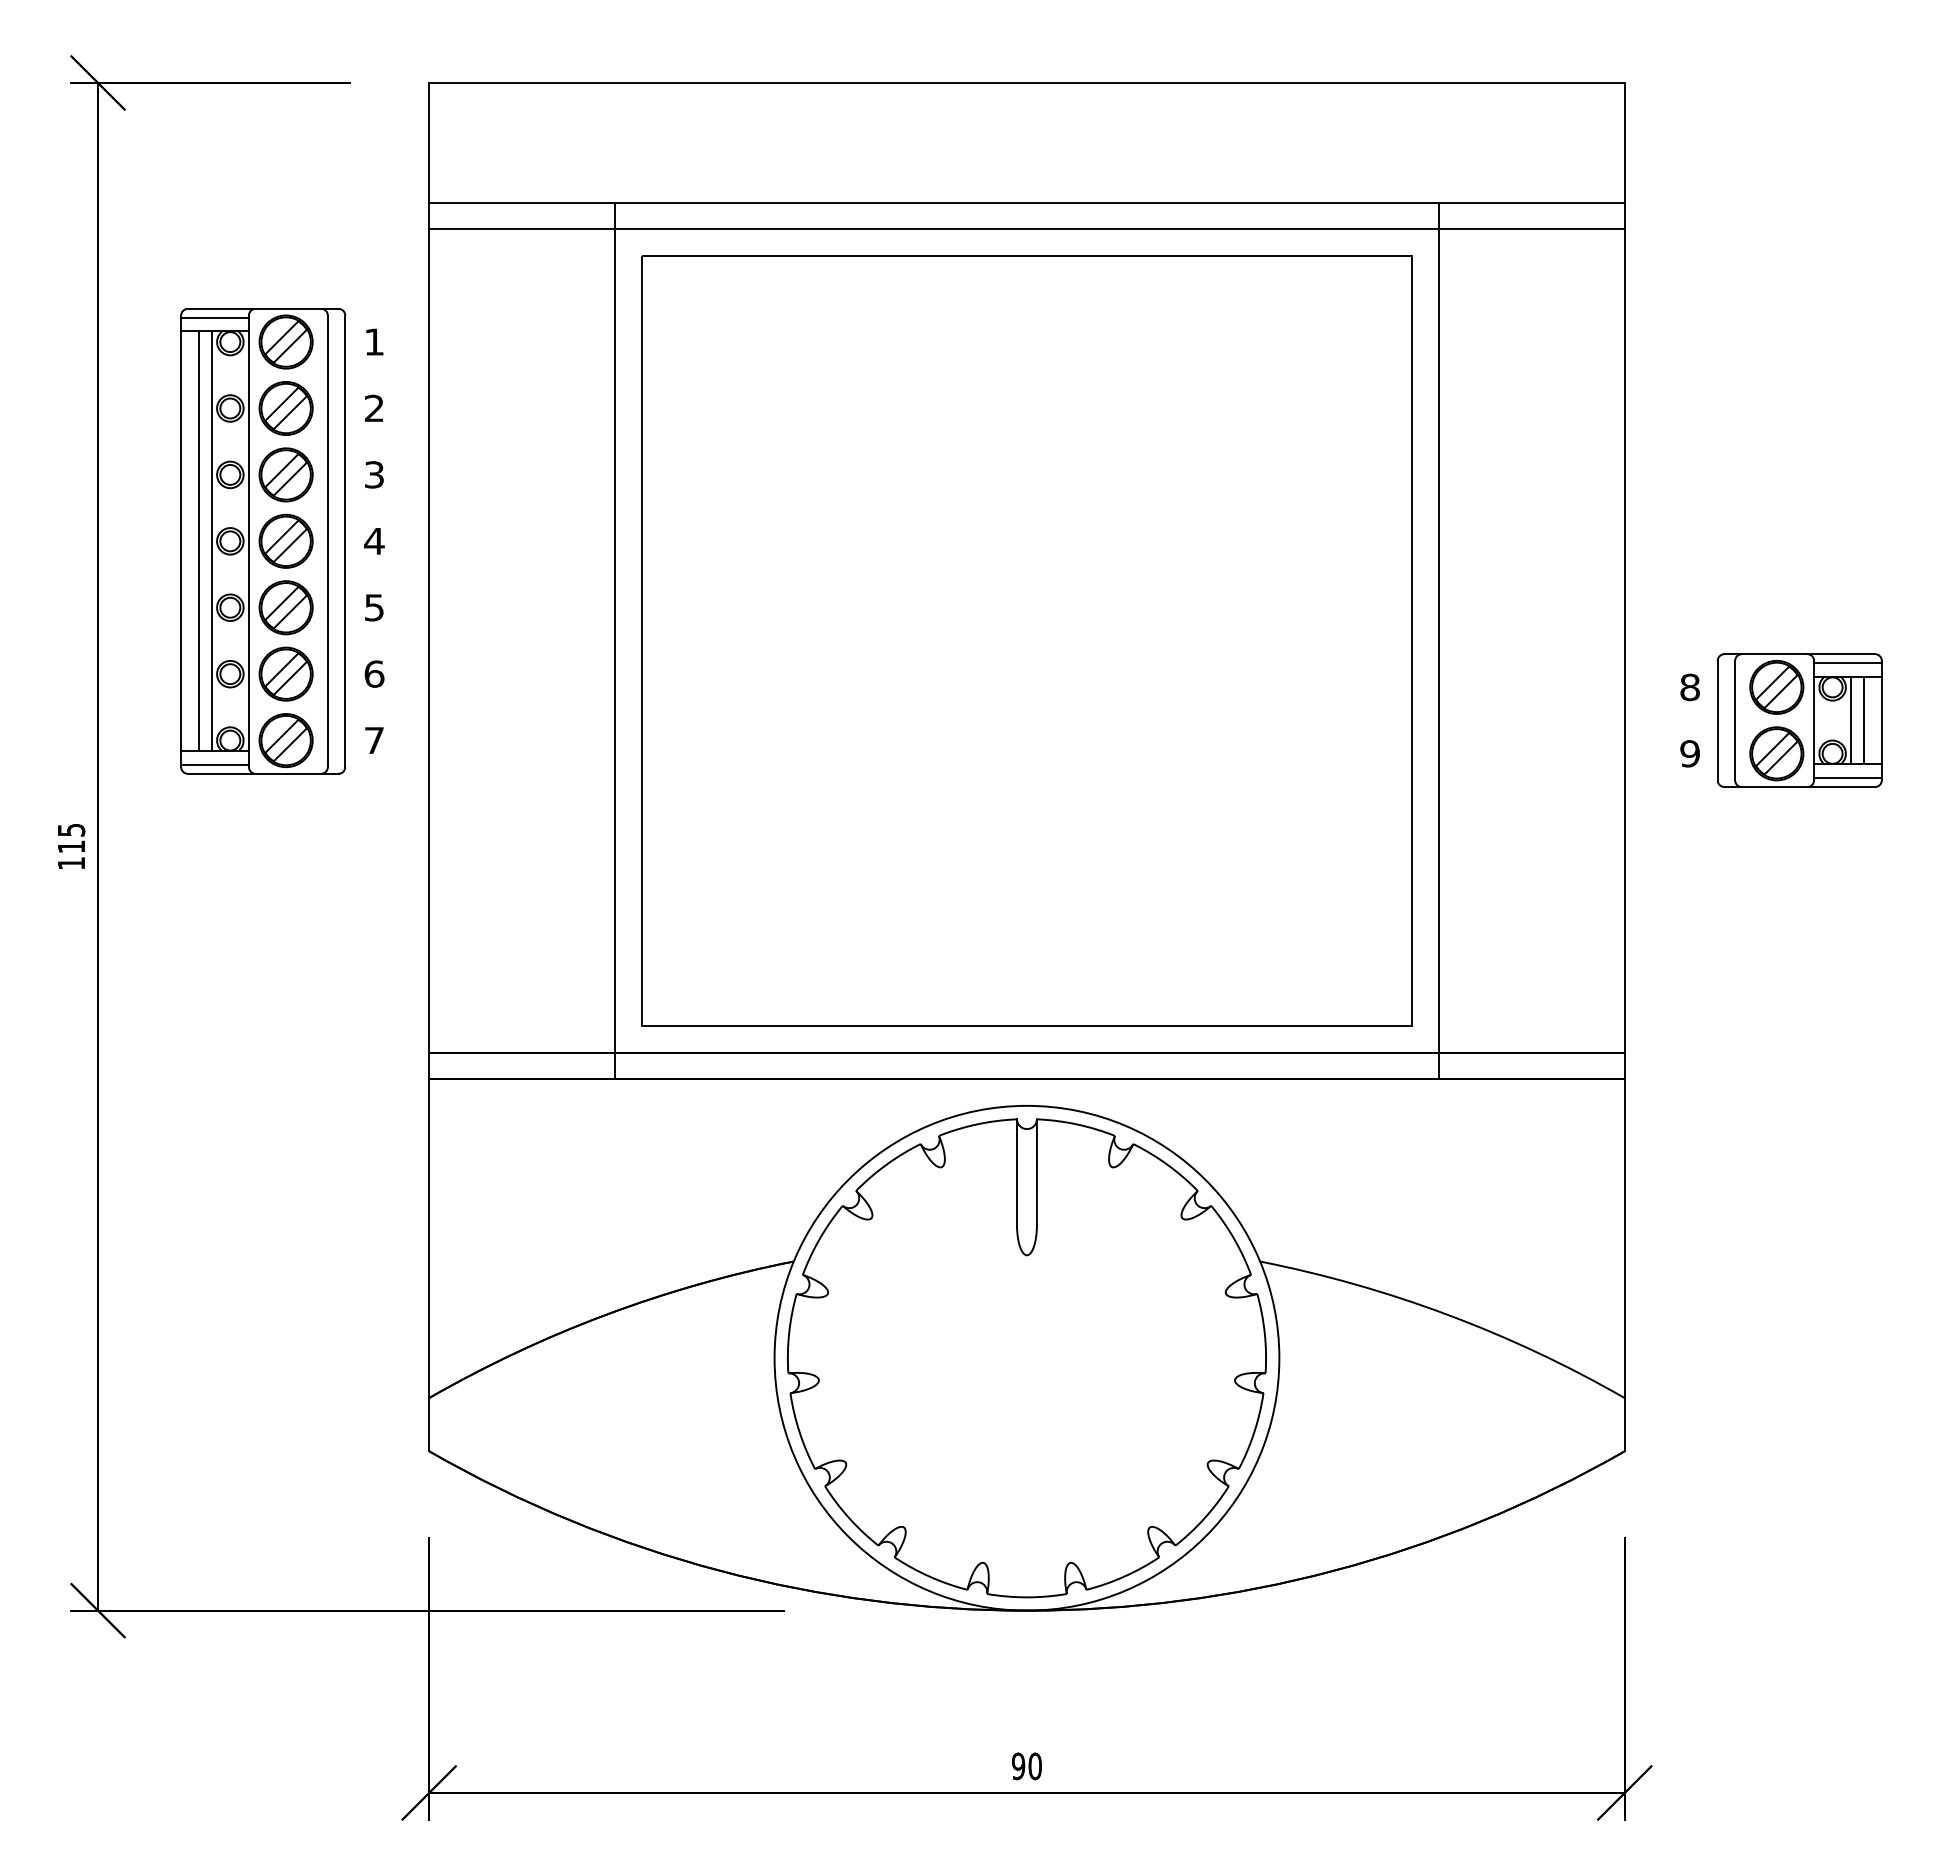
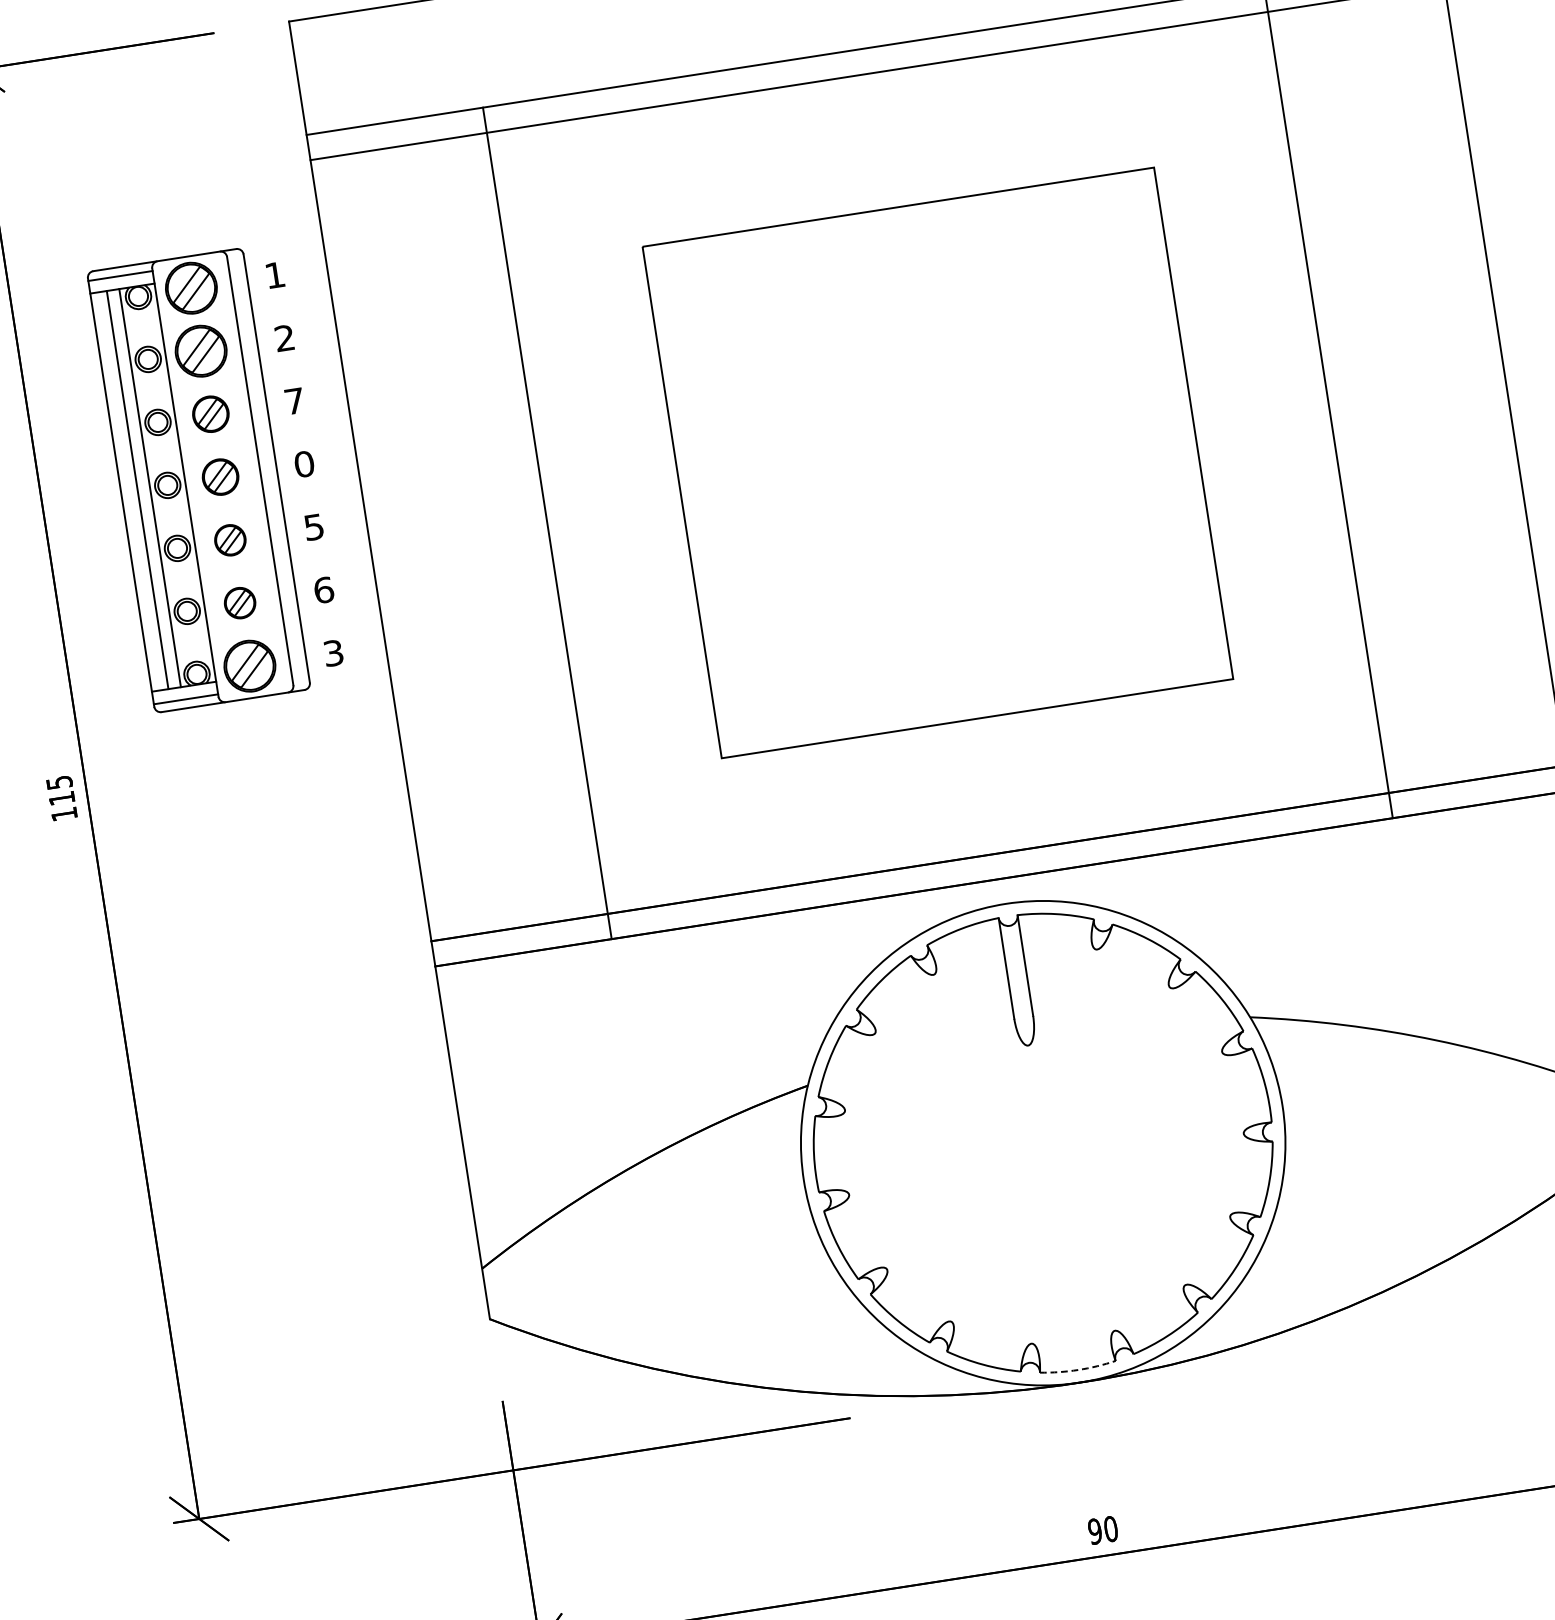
part: (285, 474) -> (210, 413), size x0.7
text: (374, 474) -> (294, 400), 3 -> 7
part: (285, 540) -> (219, 476), size x0.7
text: (374, 541) -> (304, 464), 4 -> 0
part: (285, 607) -> (229, 540), size x0.6
part: (1026, 640) -> (937, 462), size x0.7
part: (285, 673) -> (239, 602), size x0.6
text: (374, 740) -> (333, 653), 7 -> 3
arc: (1026, 1597) -> (1077, 1370), solid -> dashed

